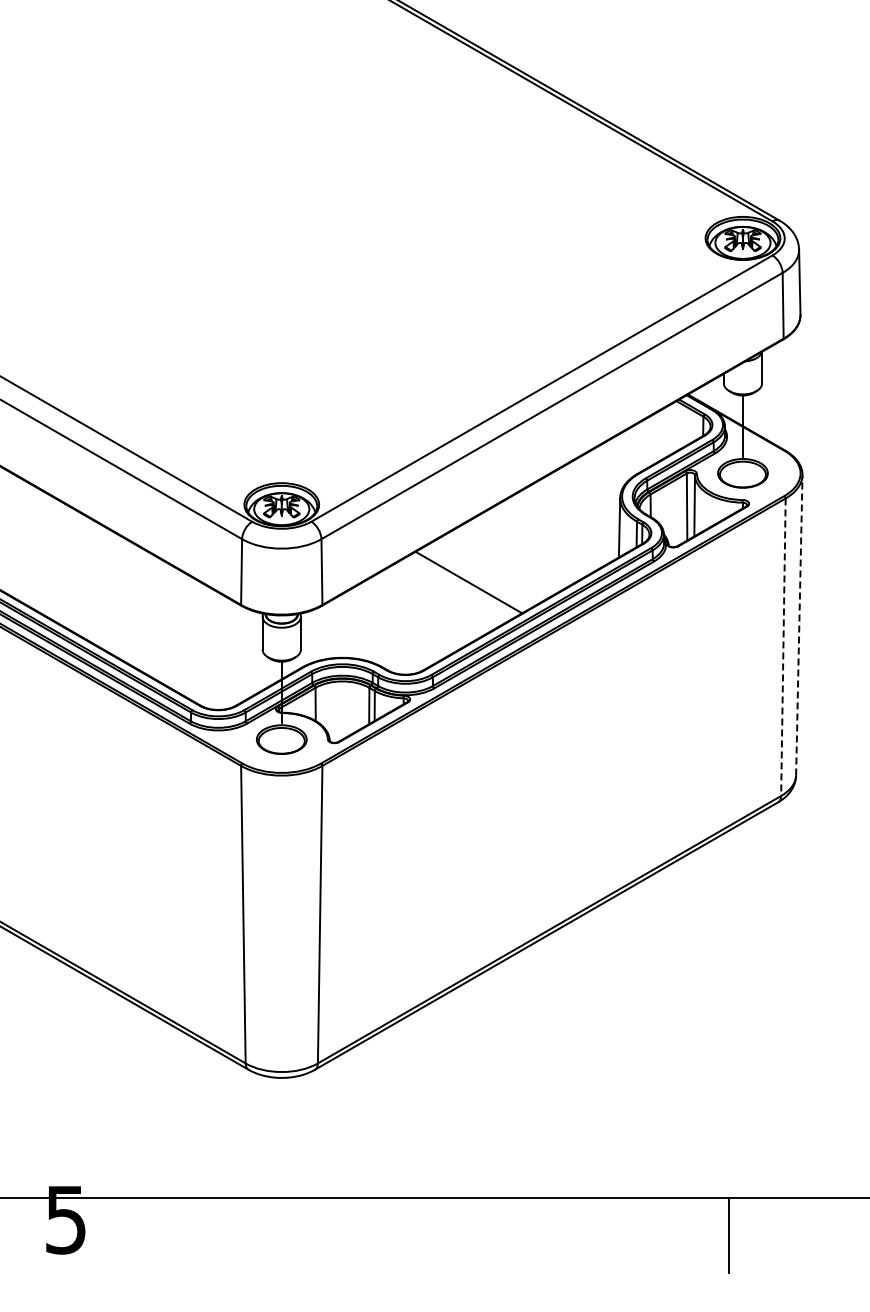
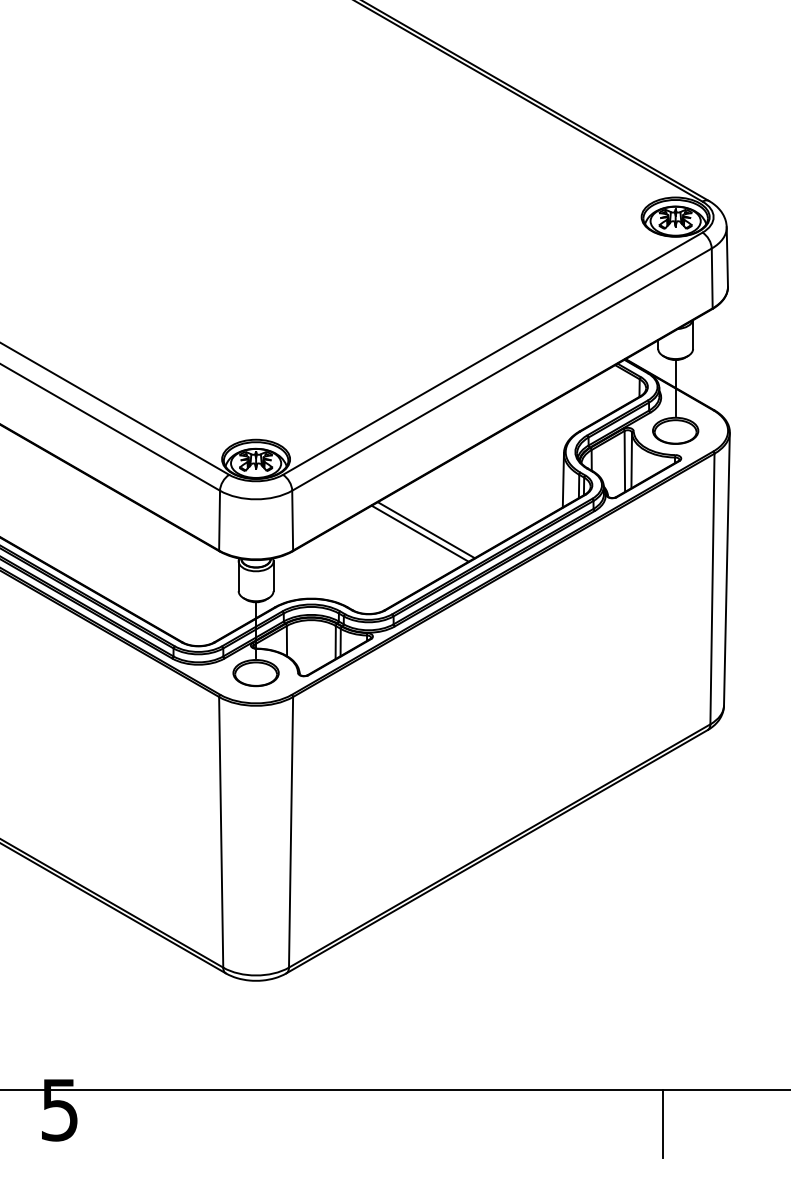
line: (461, 586) -> (419, 533), added
line: (799, 624) -> (727, 568), dashed -> solid
line: (783, 647) -> (712, 589), dashed -> solid

